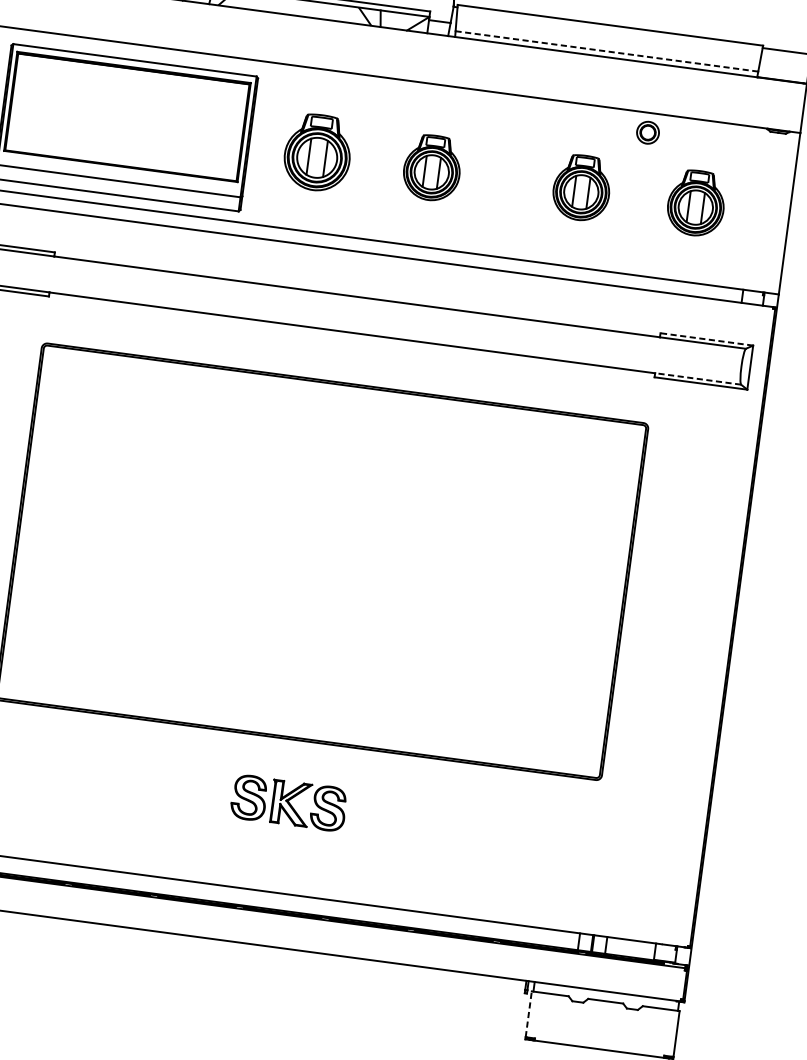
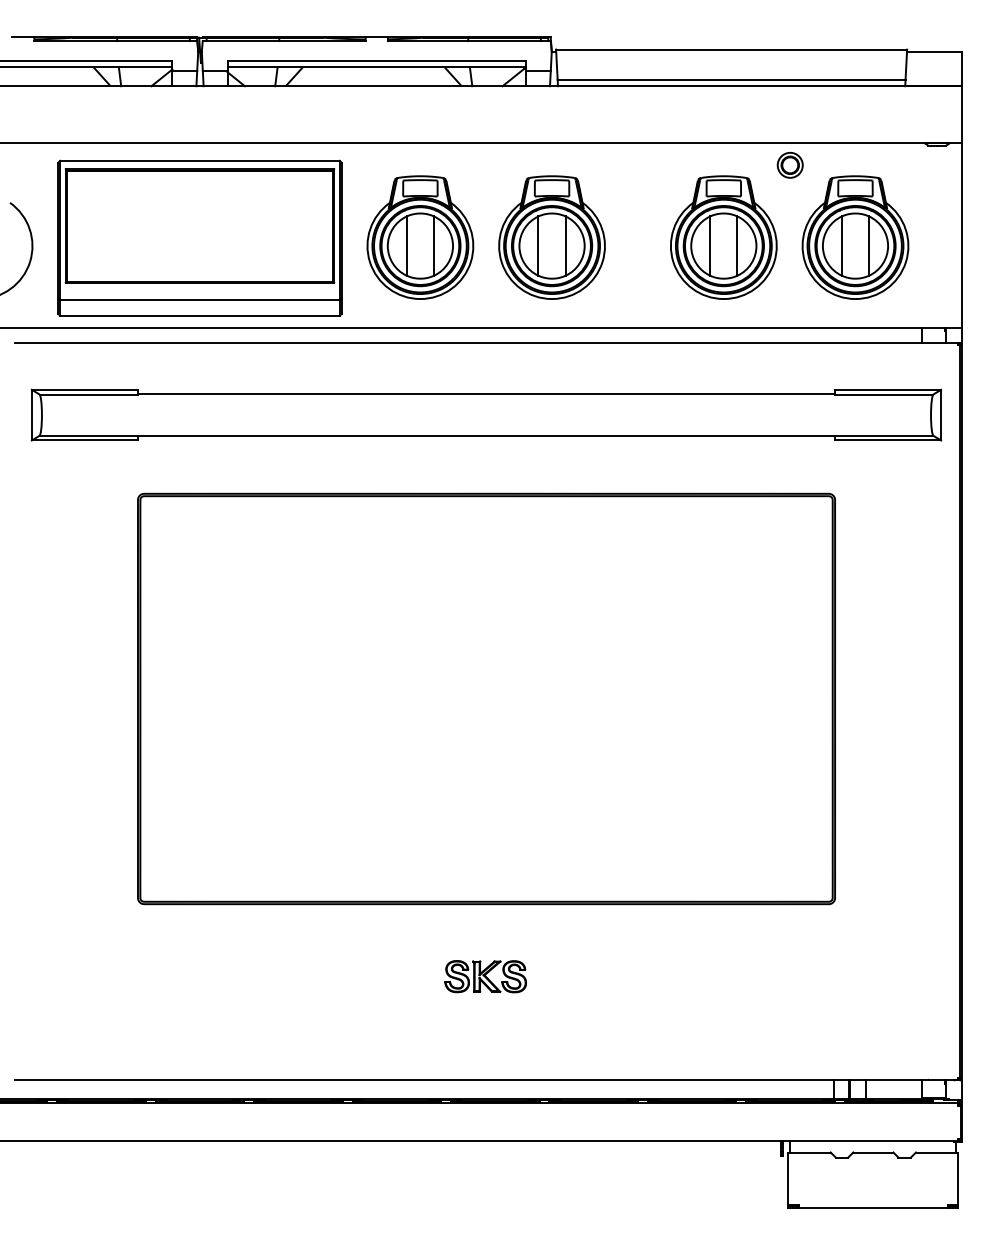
line: (606, 51) -> (731, 79), dashed -> solid
part: (317, 152) -> (420, 237), size x1.43
part: (431, 167) -> (551, 237), size x1.67
part: (581, 187) -> (723, 237), size x1.67
part: (696, 203) -> (855, 237), size x1.67
line: (706, 339) -> (887, 389), dashed -> solid
line: (697, 378) -> (883, 435), dashed -> solid
part: (288, 803) -> (485, 976), size x0.62
line: (528, 1014) -> (788, 1178), dashed -> solid

